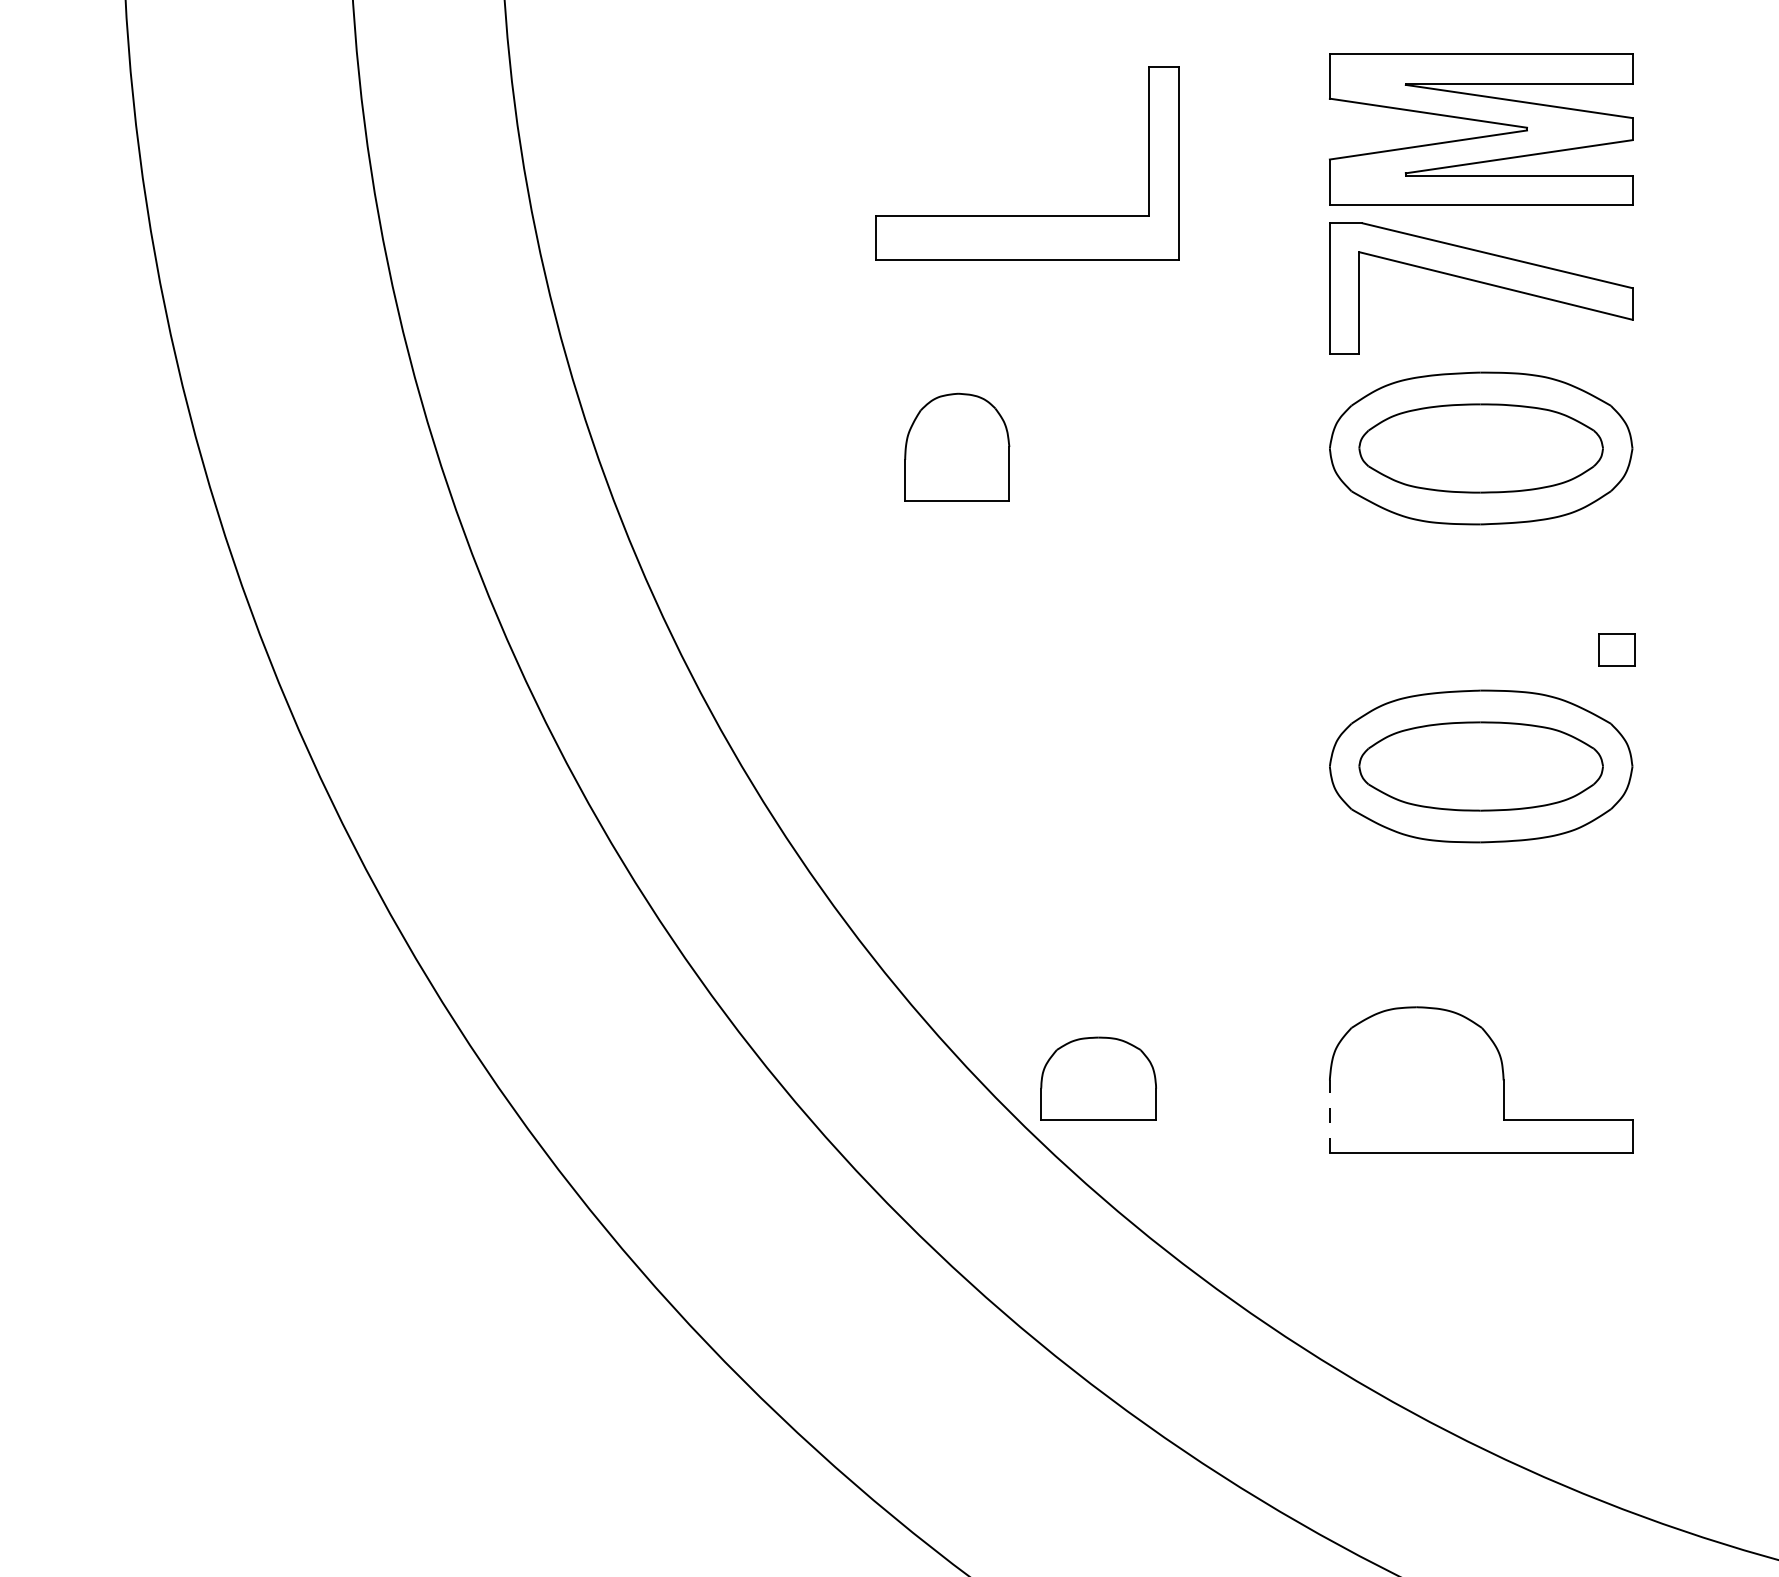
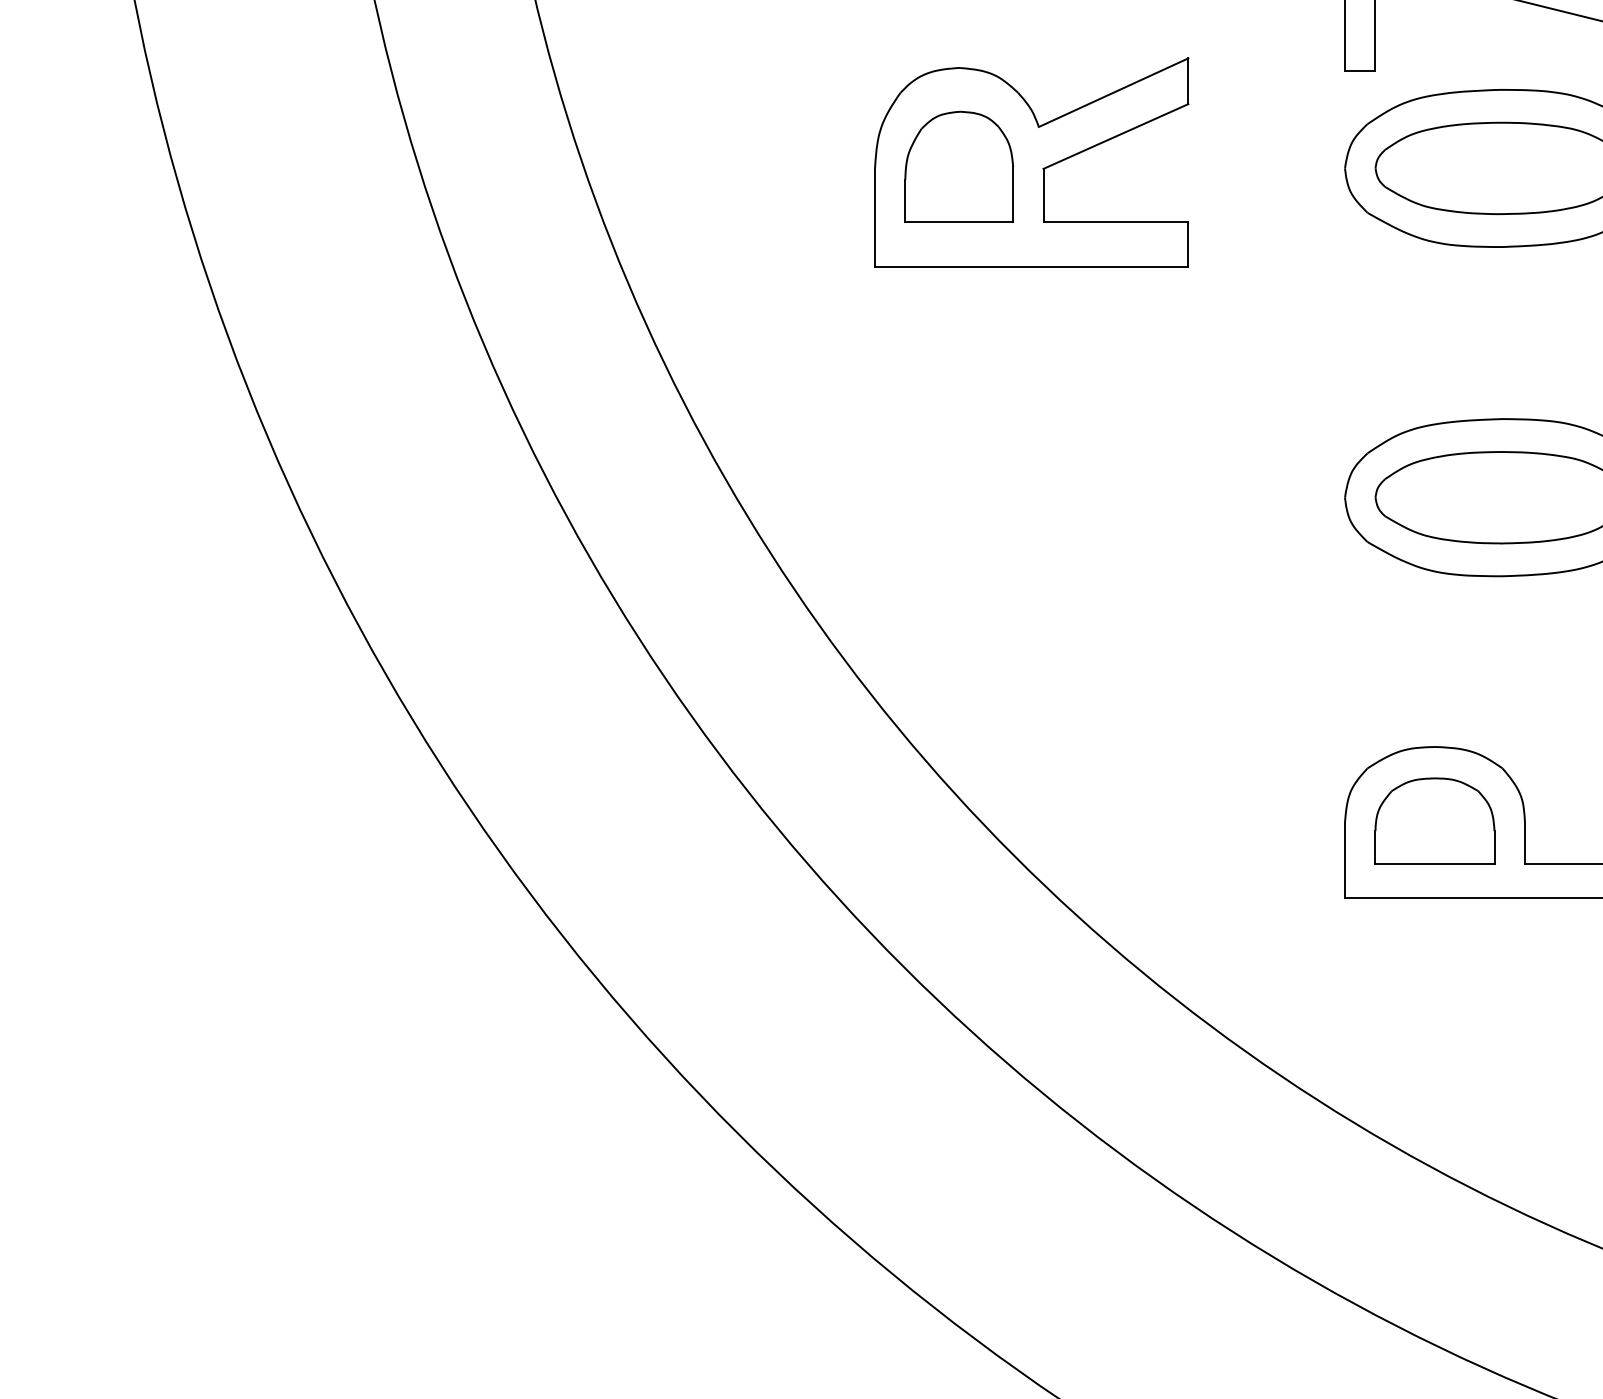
part: (1027, 442) -> (1031, 162), added
part: (1098, 1078) -> (1434, 820), moved
line: (1329, 1116) -> (1344, 860), dashed -> solid

